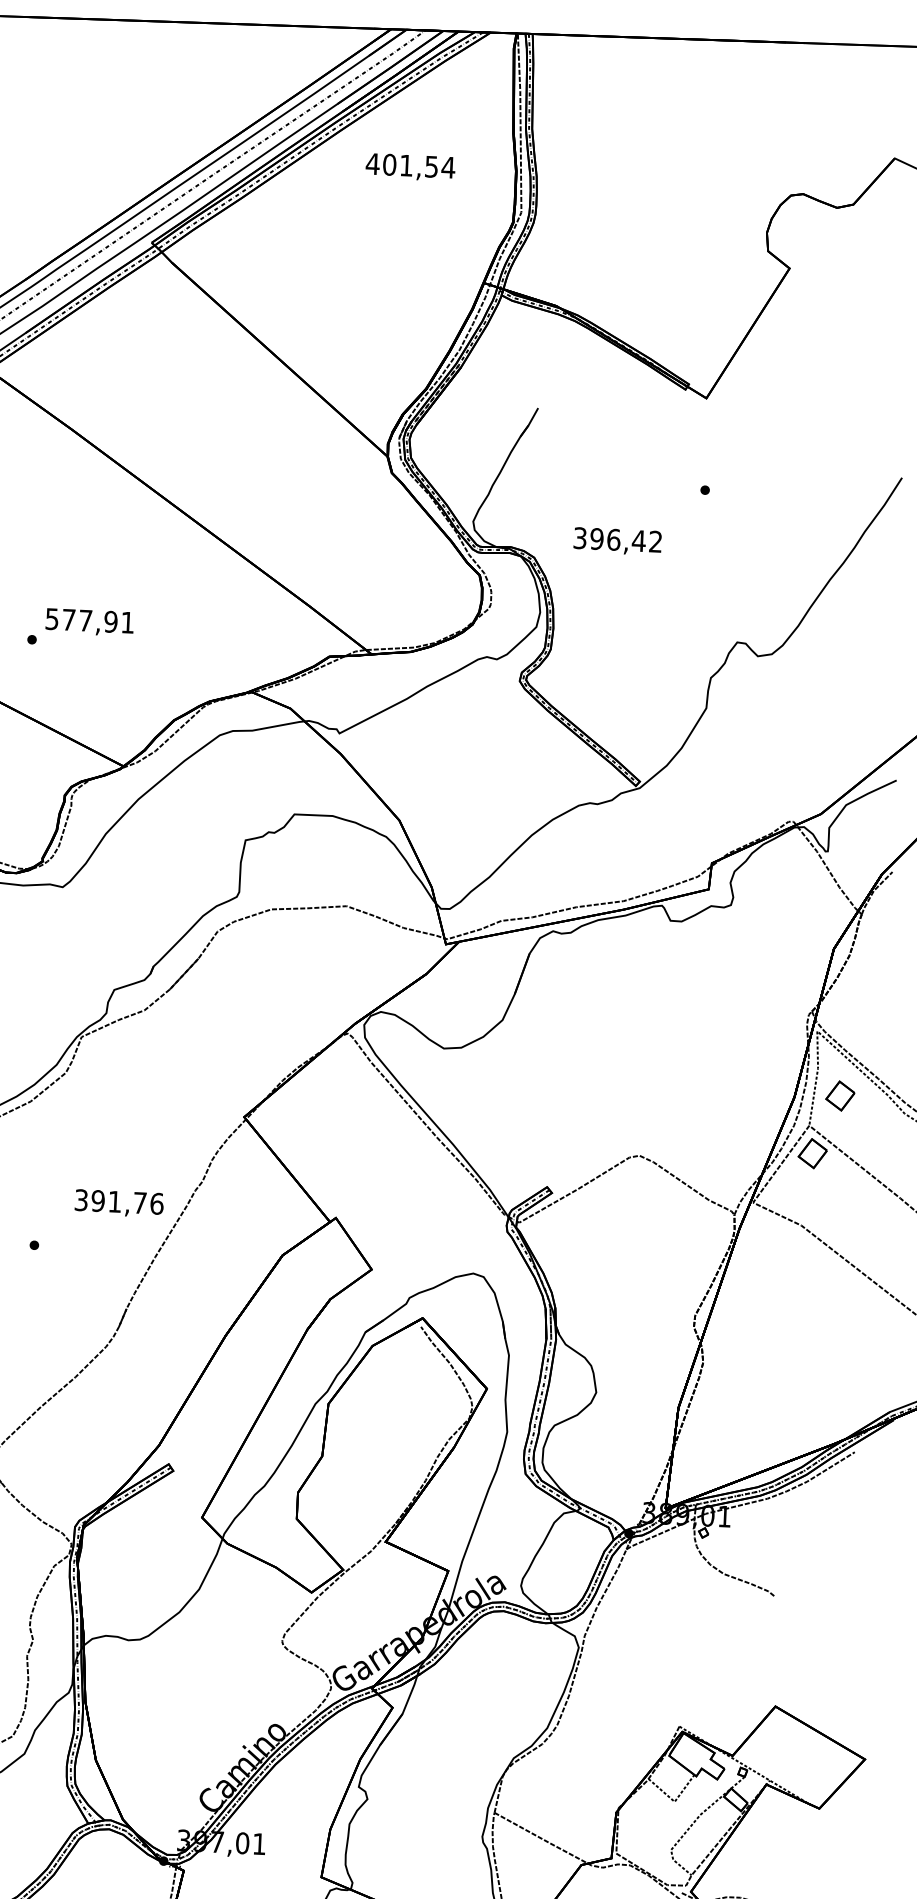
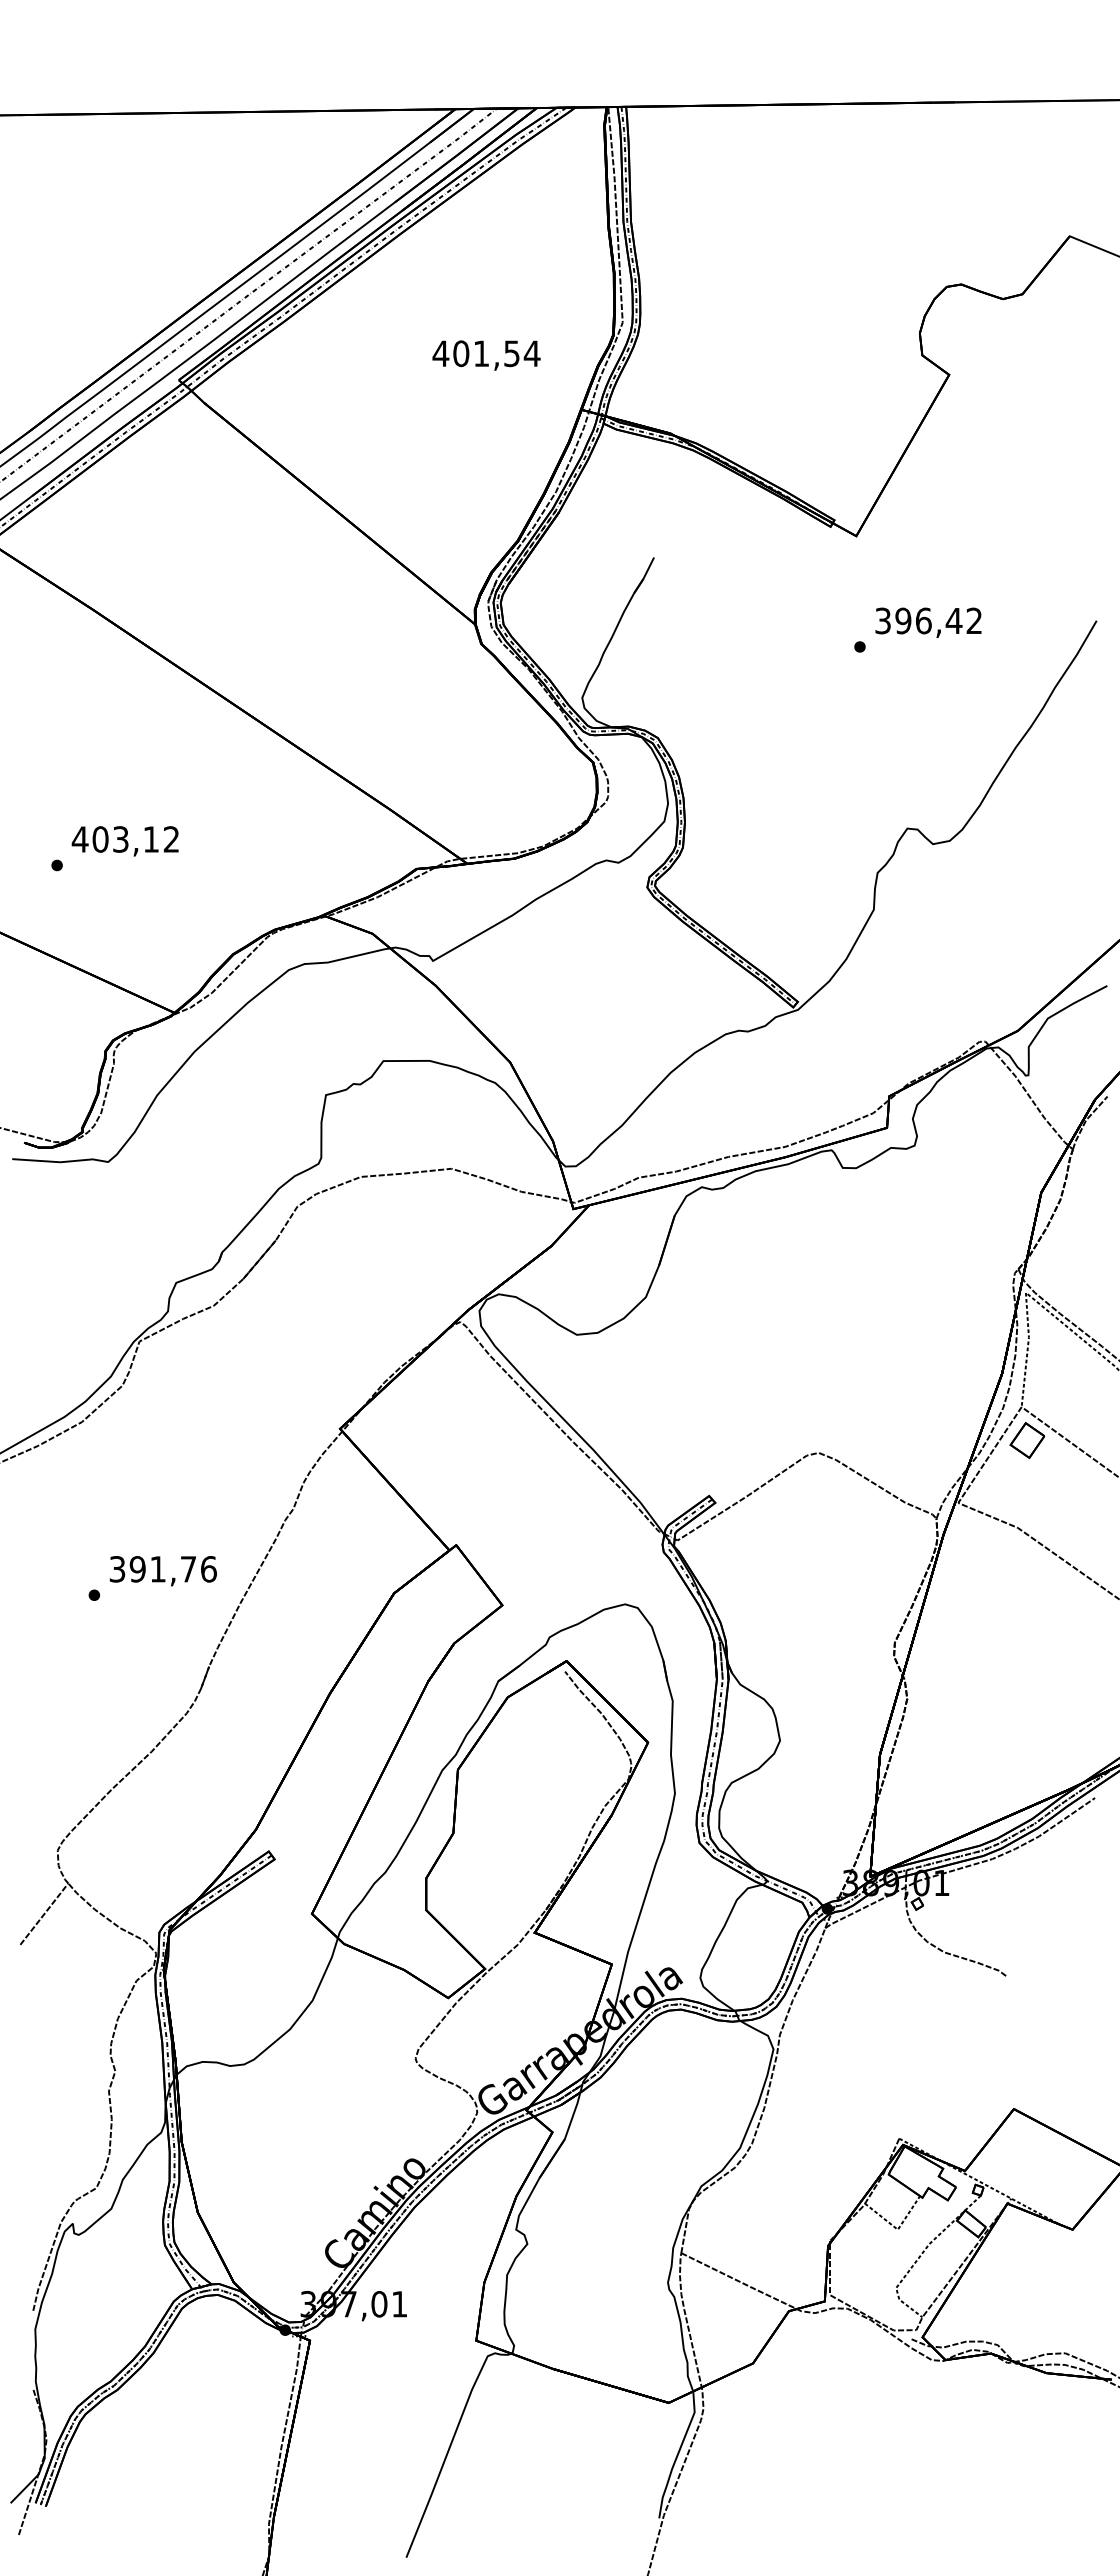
text: (410, 167) -> (486, 355), moved
text: (617, 541) -> (928, 622), moved
text: (88, 620) -> (124, 839), 577,91 -> 403,12
part: (840, 1096) -> (1057, 1369), removed
text: (118, 1203) -> (162, 1571), moved

